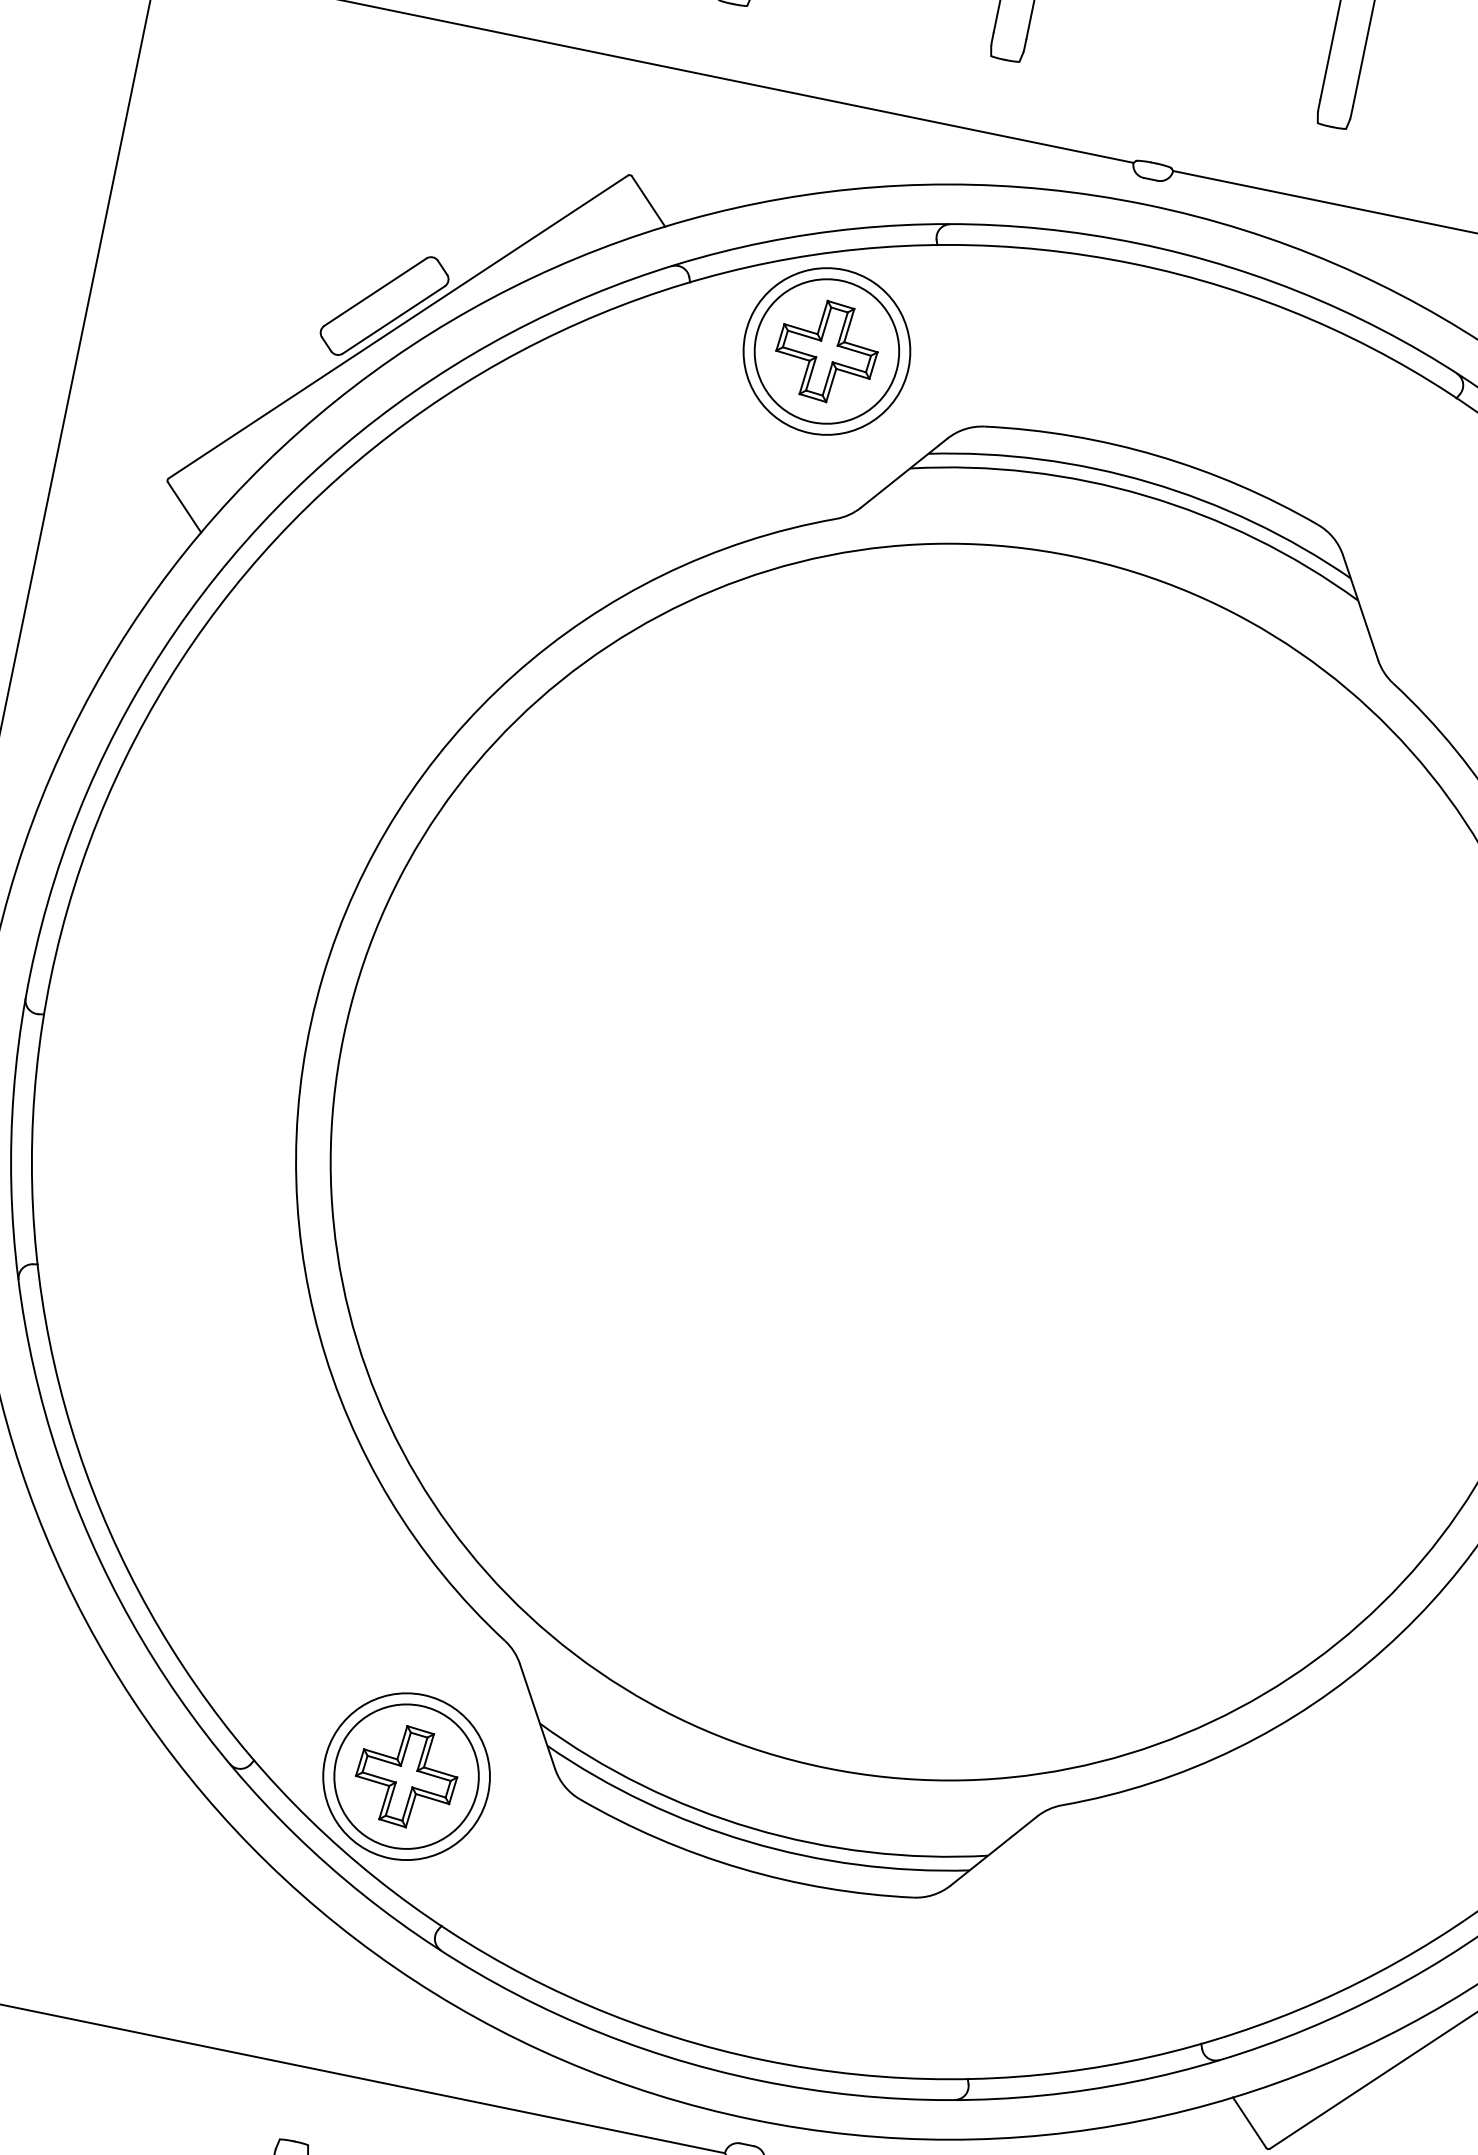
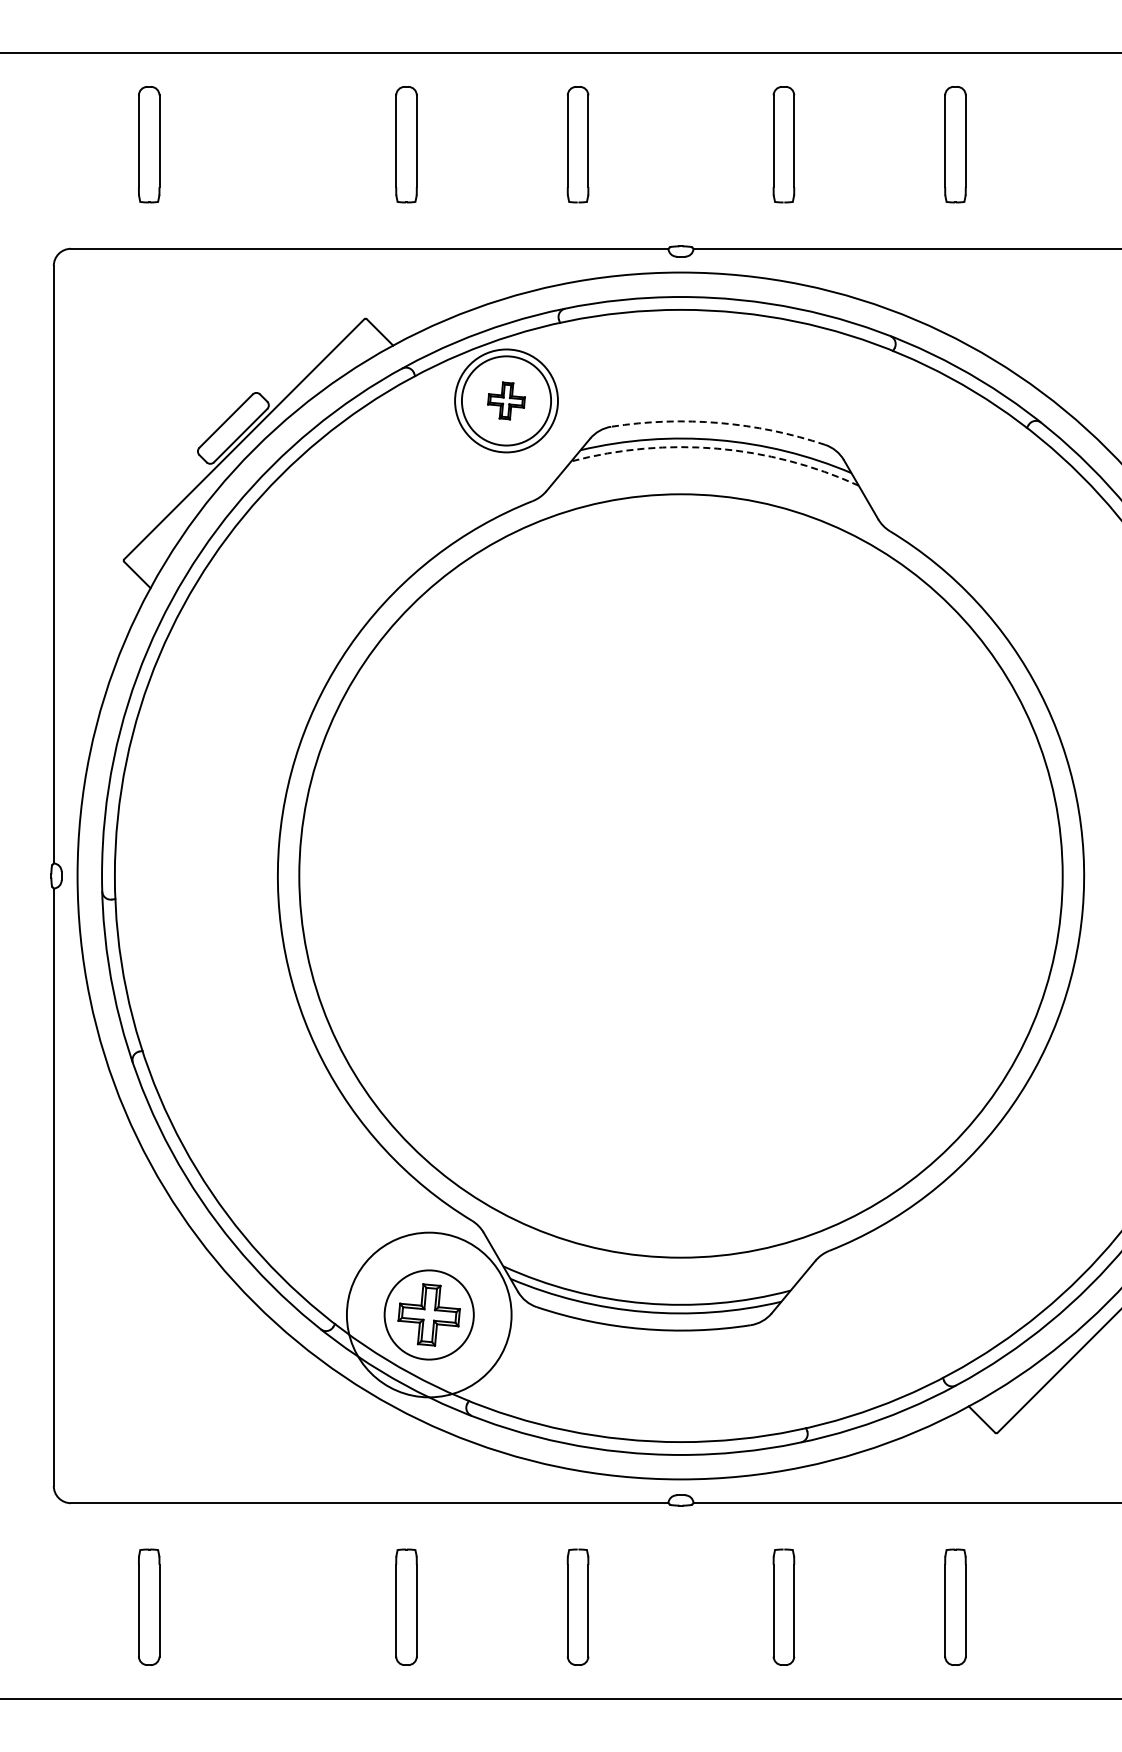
part: (827, 350) -> (506, 400), size x0.6
arc: (1157, 456) -> (719, 423), solid -> dashed
arc: (1146, 495) -> (717, 448), solid -> dashed
circle: (405, 1775) -> (428, 1314), size x1.6

